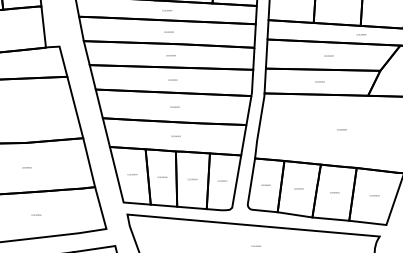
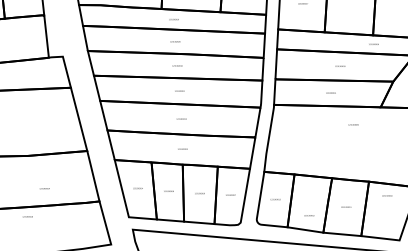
text: (341, 129) -> (353, 124), moved
text: (26, 167) -> (44, 188), moved
text: (298, 188) -> (309, 215), moved
text: (374, 195) -> (387, 195), moved
text: (36, 214) -> (27, 216), moved

